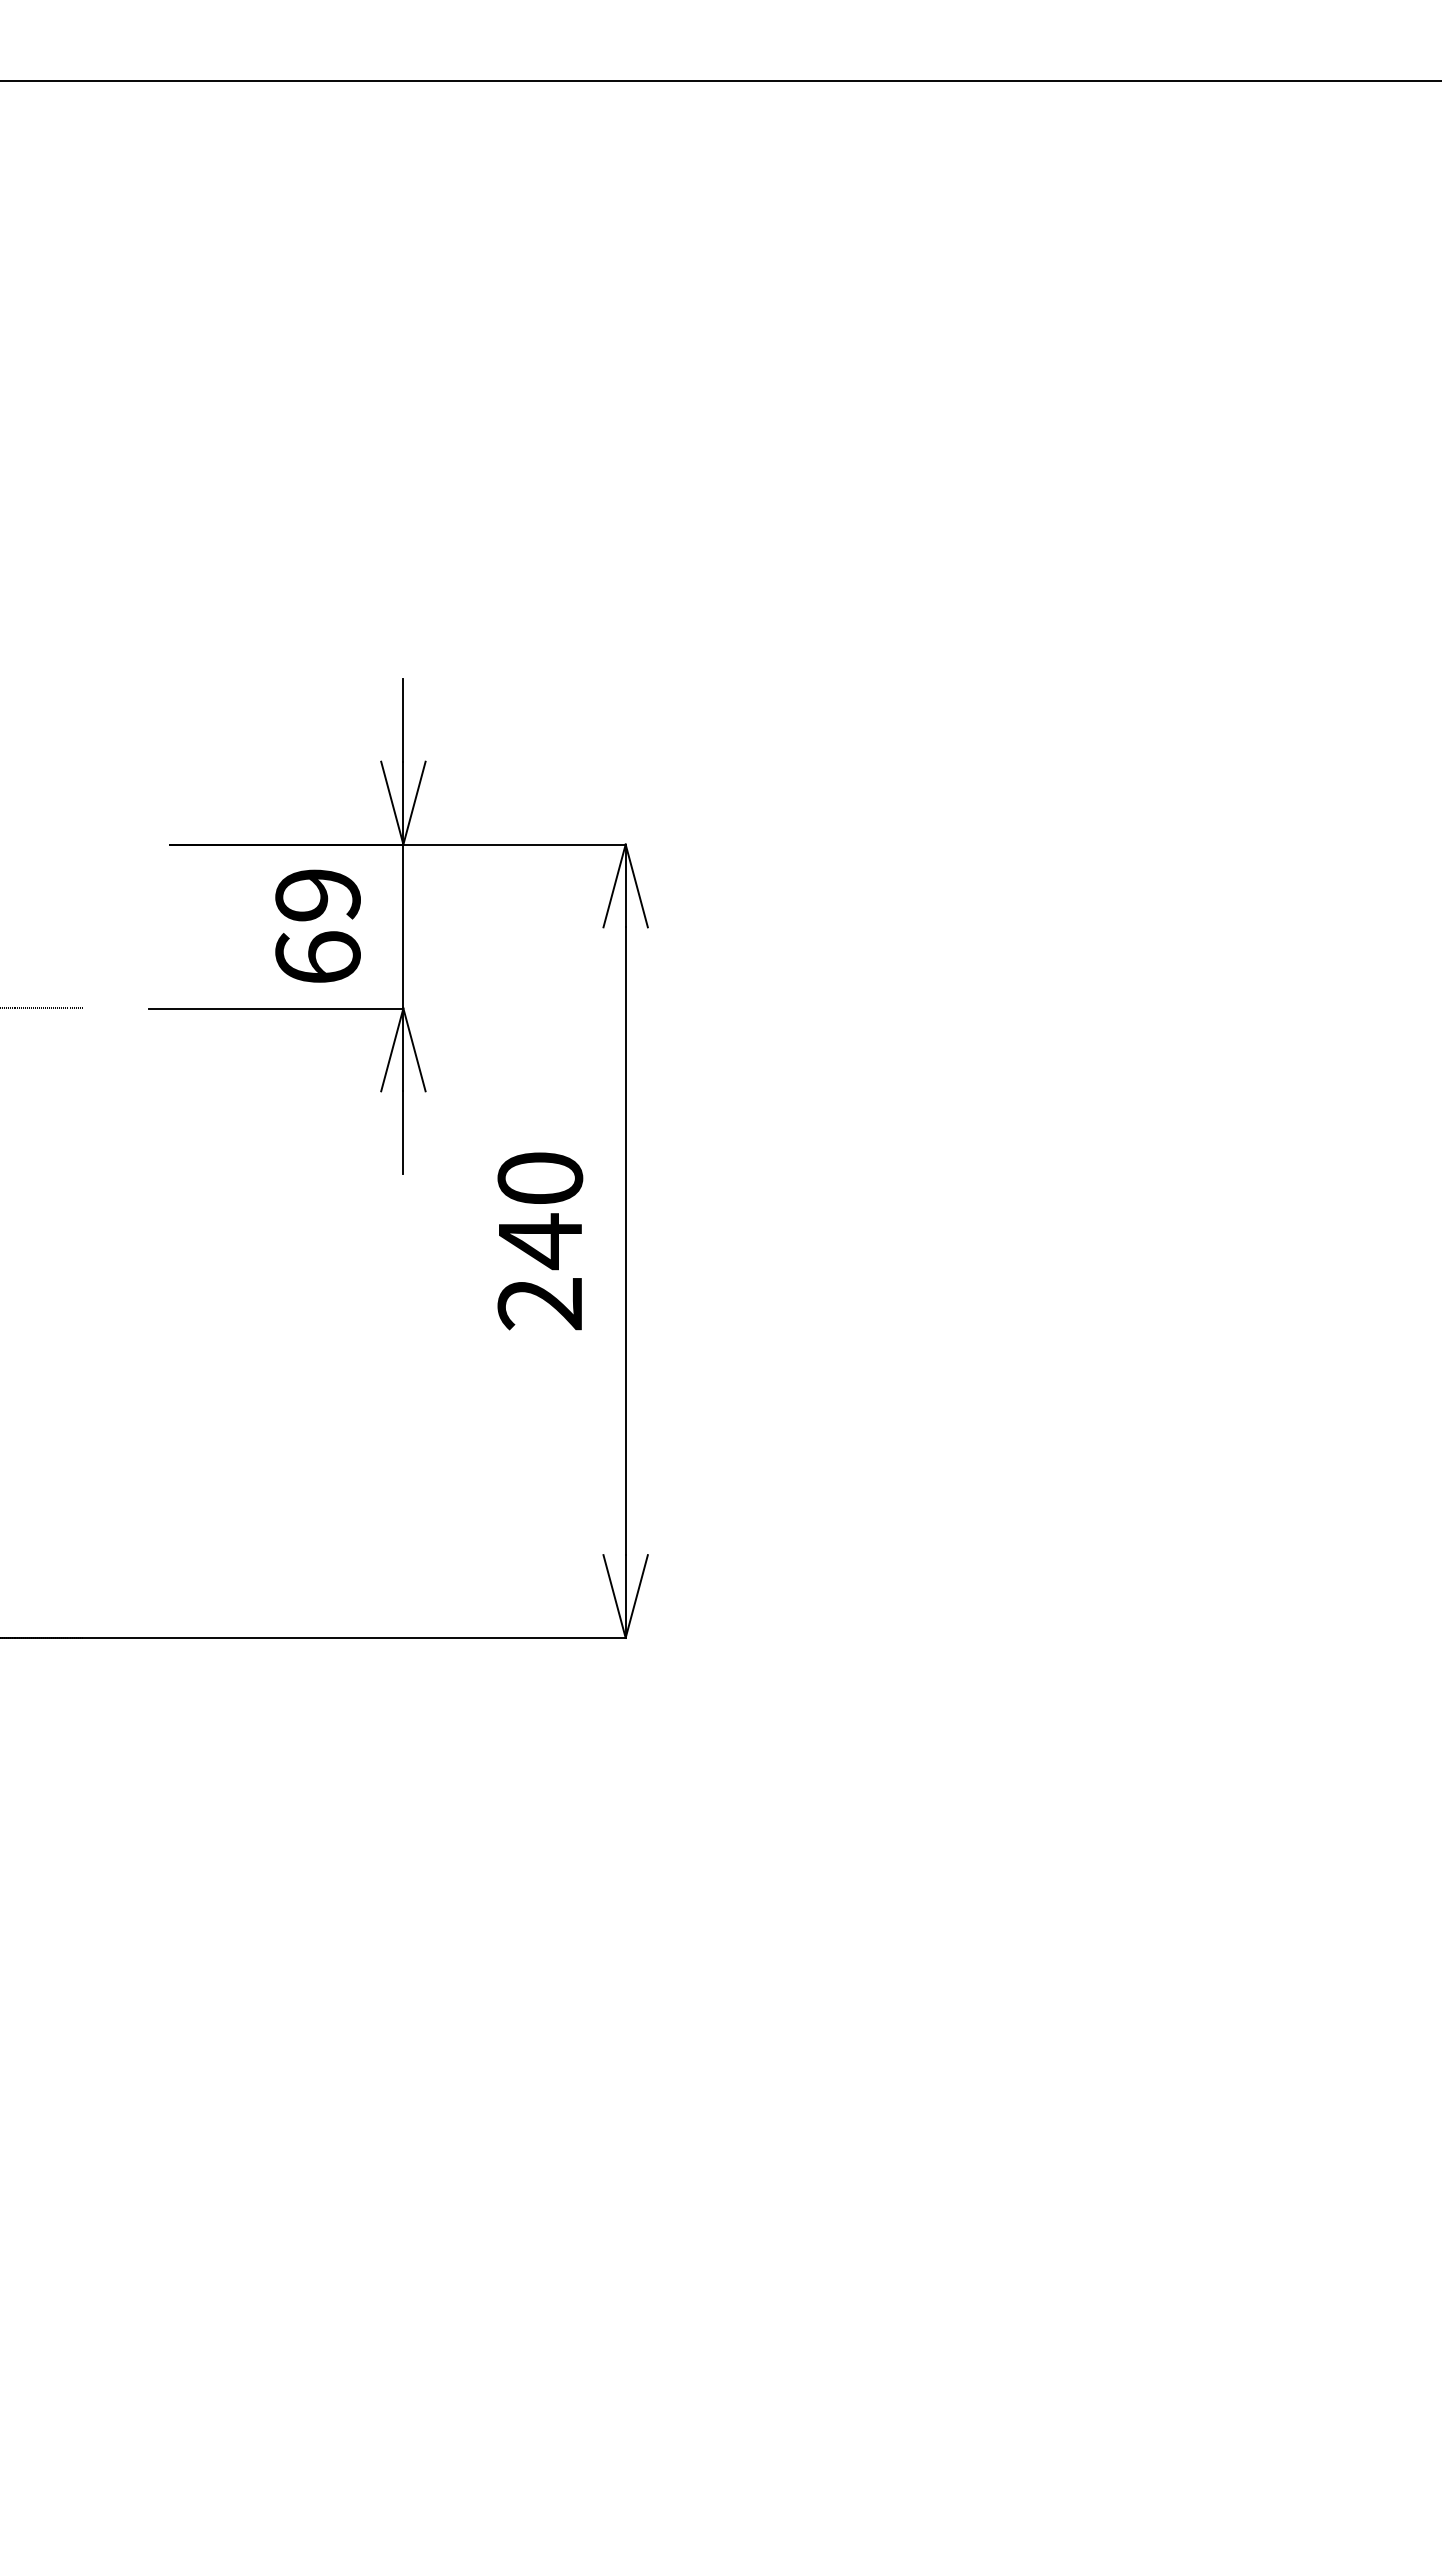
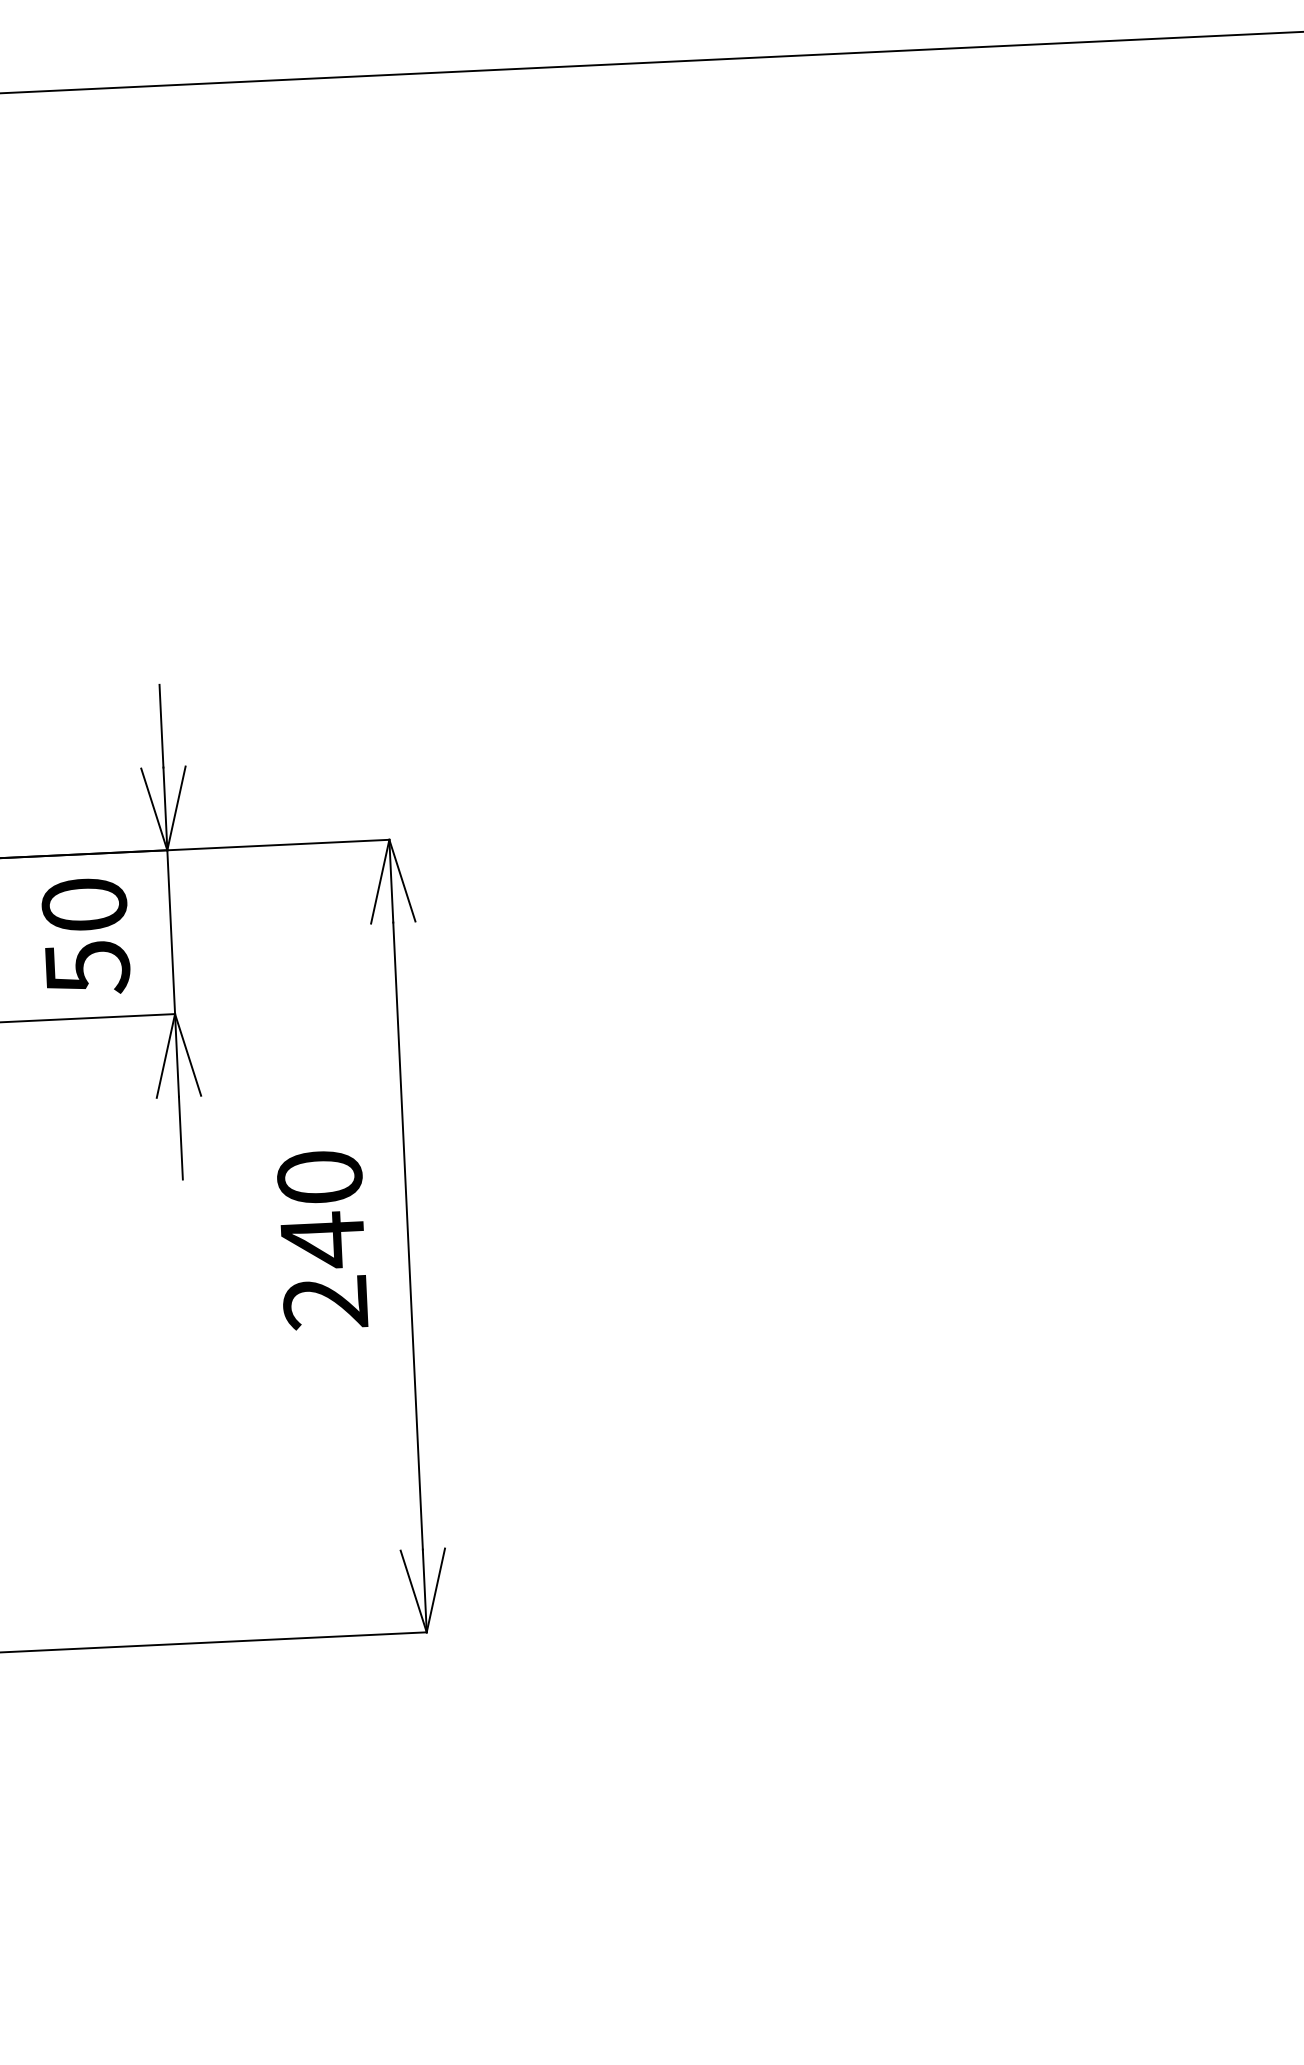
text: (317, 927) -> (85, 937), 69 -> 50

